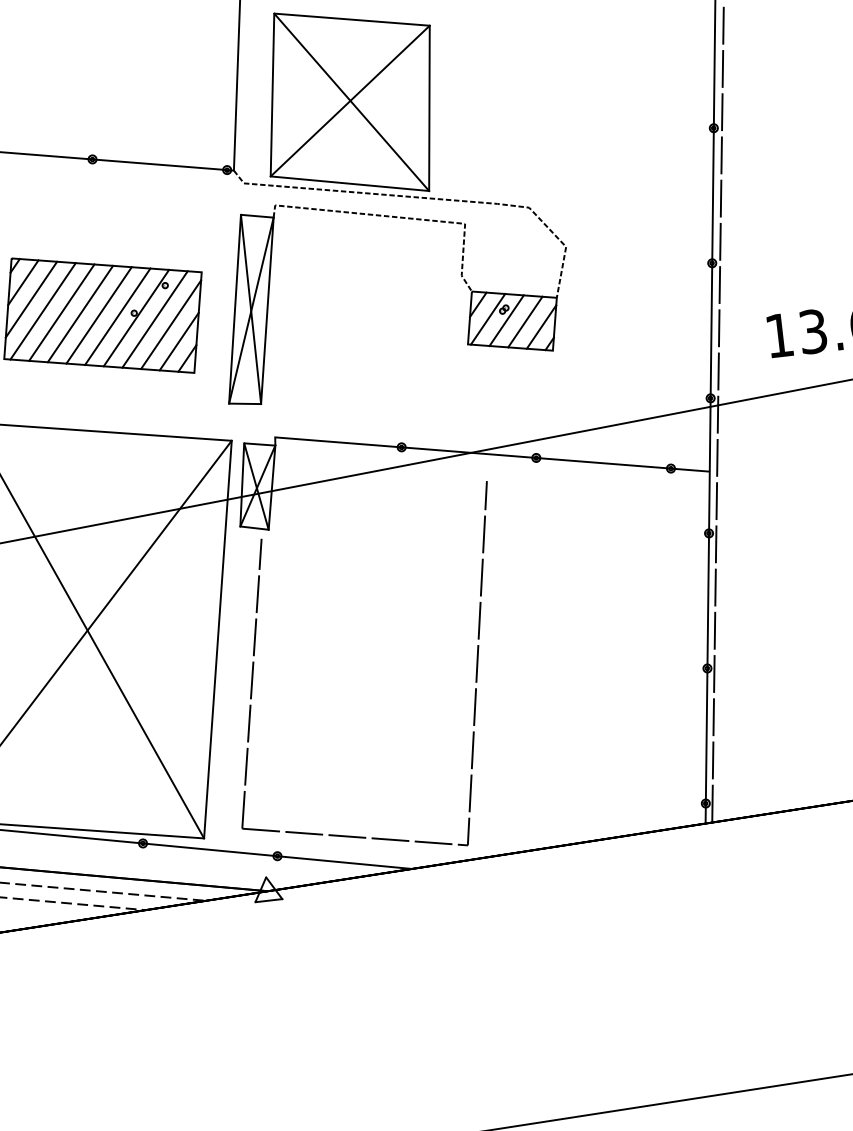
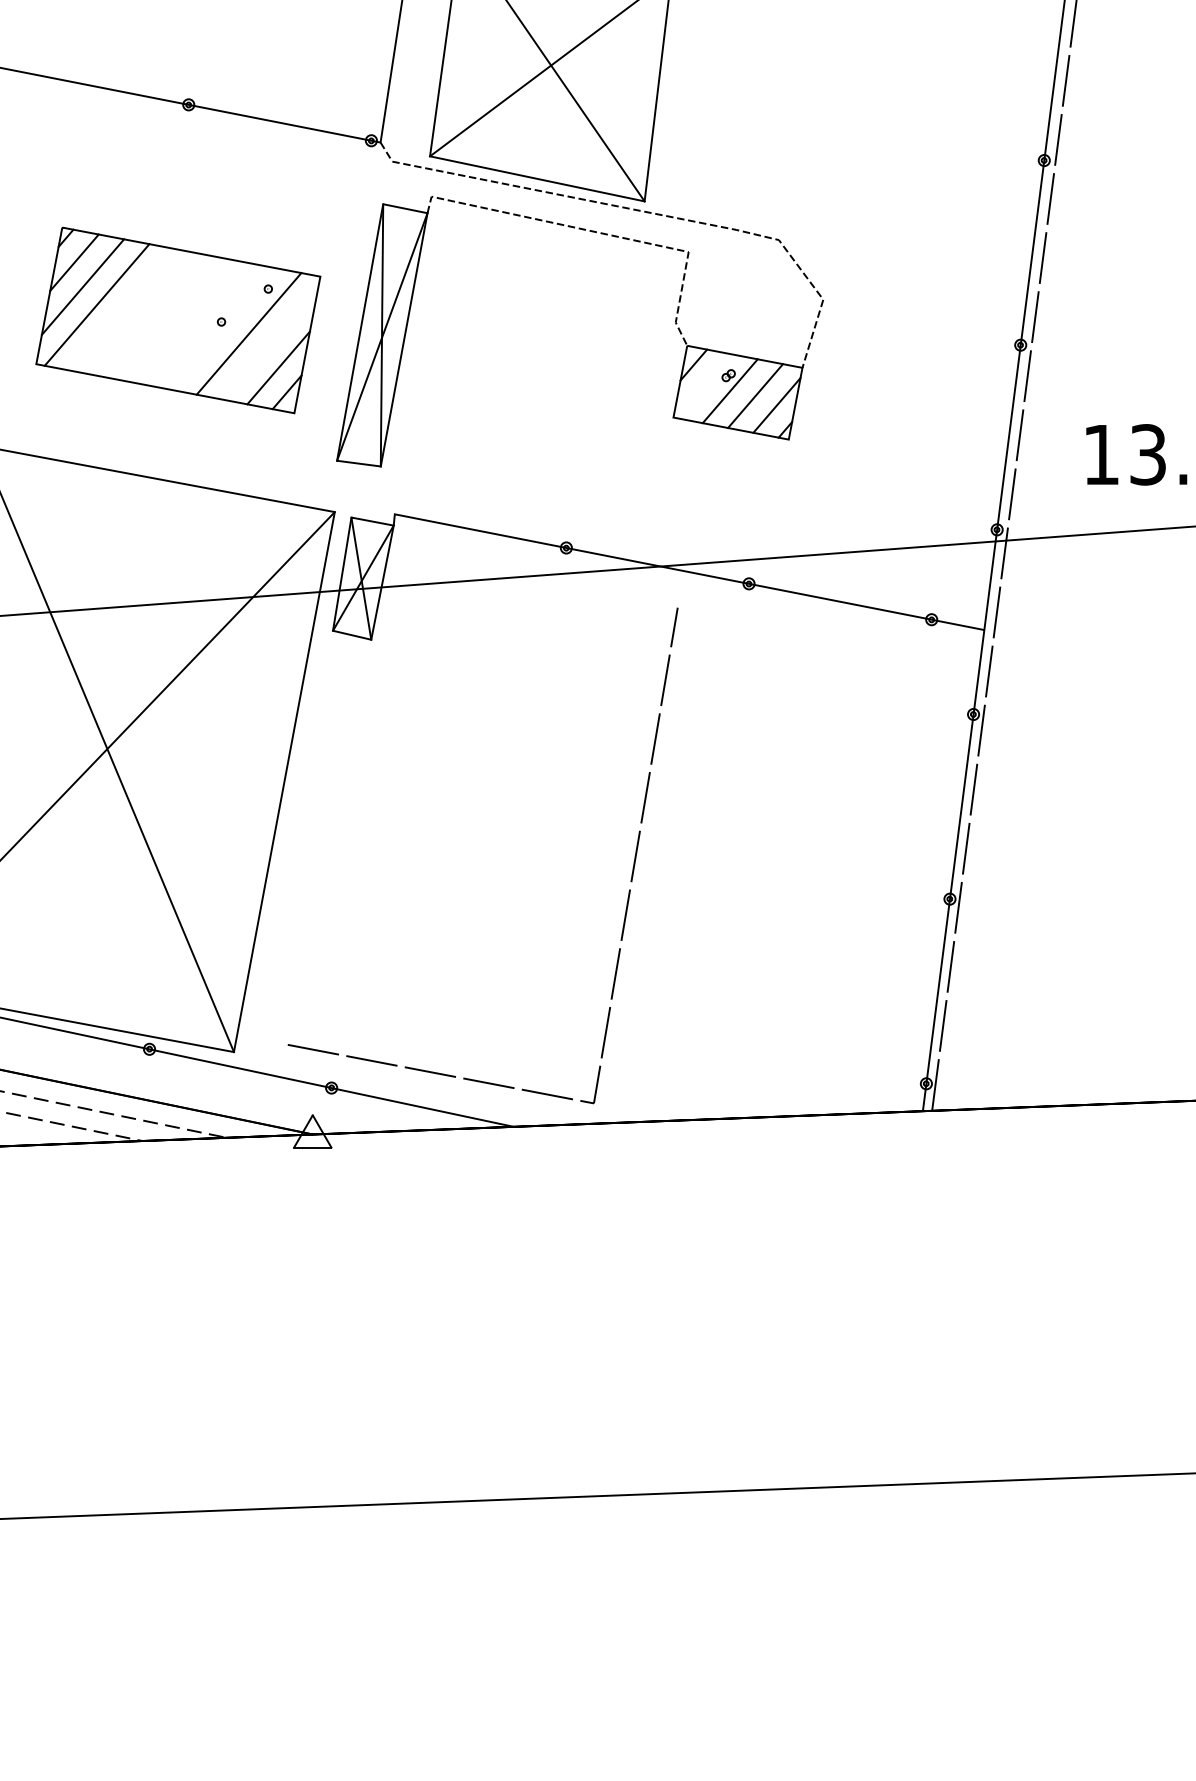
line: (61, 312) -> (122, 309), removed
line: (80, 313) -> (147, 314), removed
line: (98, 315) -> (172, 319), removed
line: (117, 316) -> (198, 324), removed
line: (136, 317) -> (223, 328), removed
line: (487, 319) -> (704, 386), removed
line: (171, 324) -> (270, 343), removed
line: (251, 683) -> (323, 847), removed

